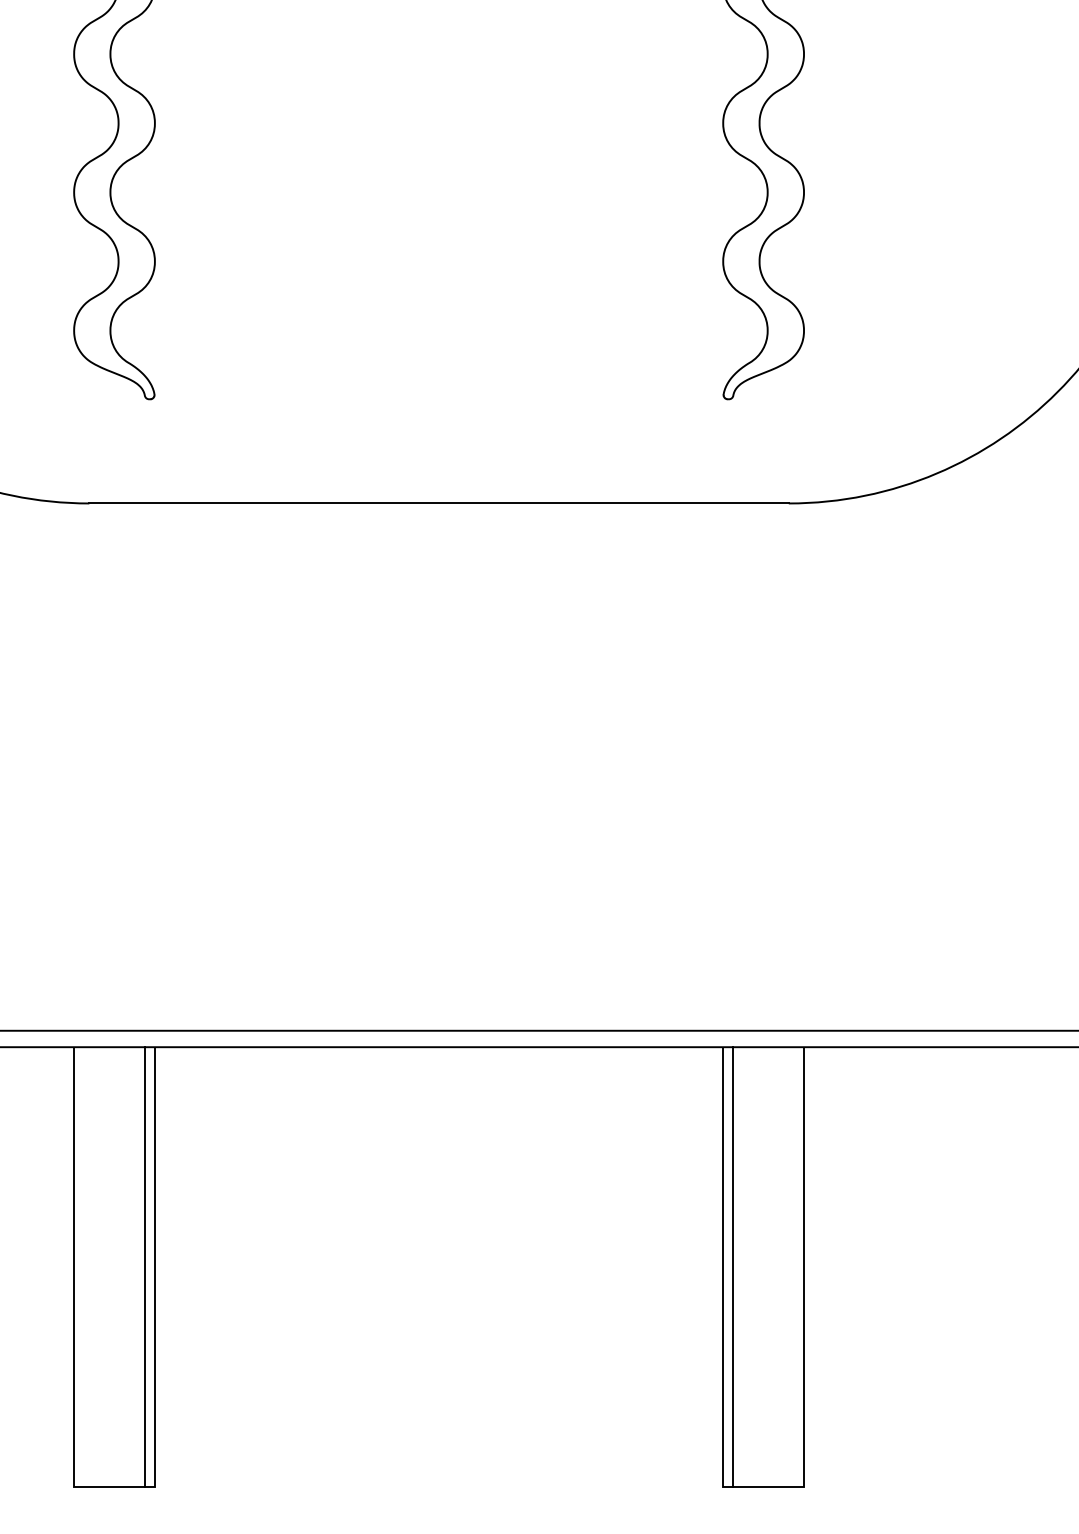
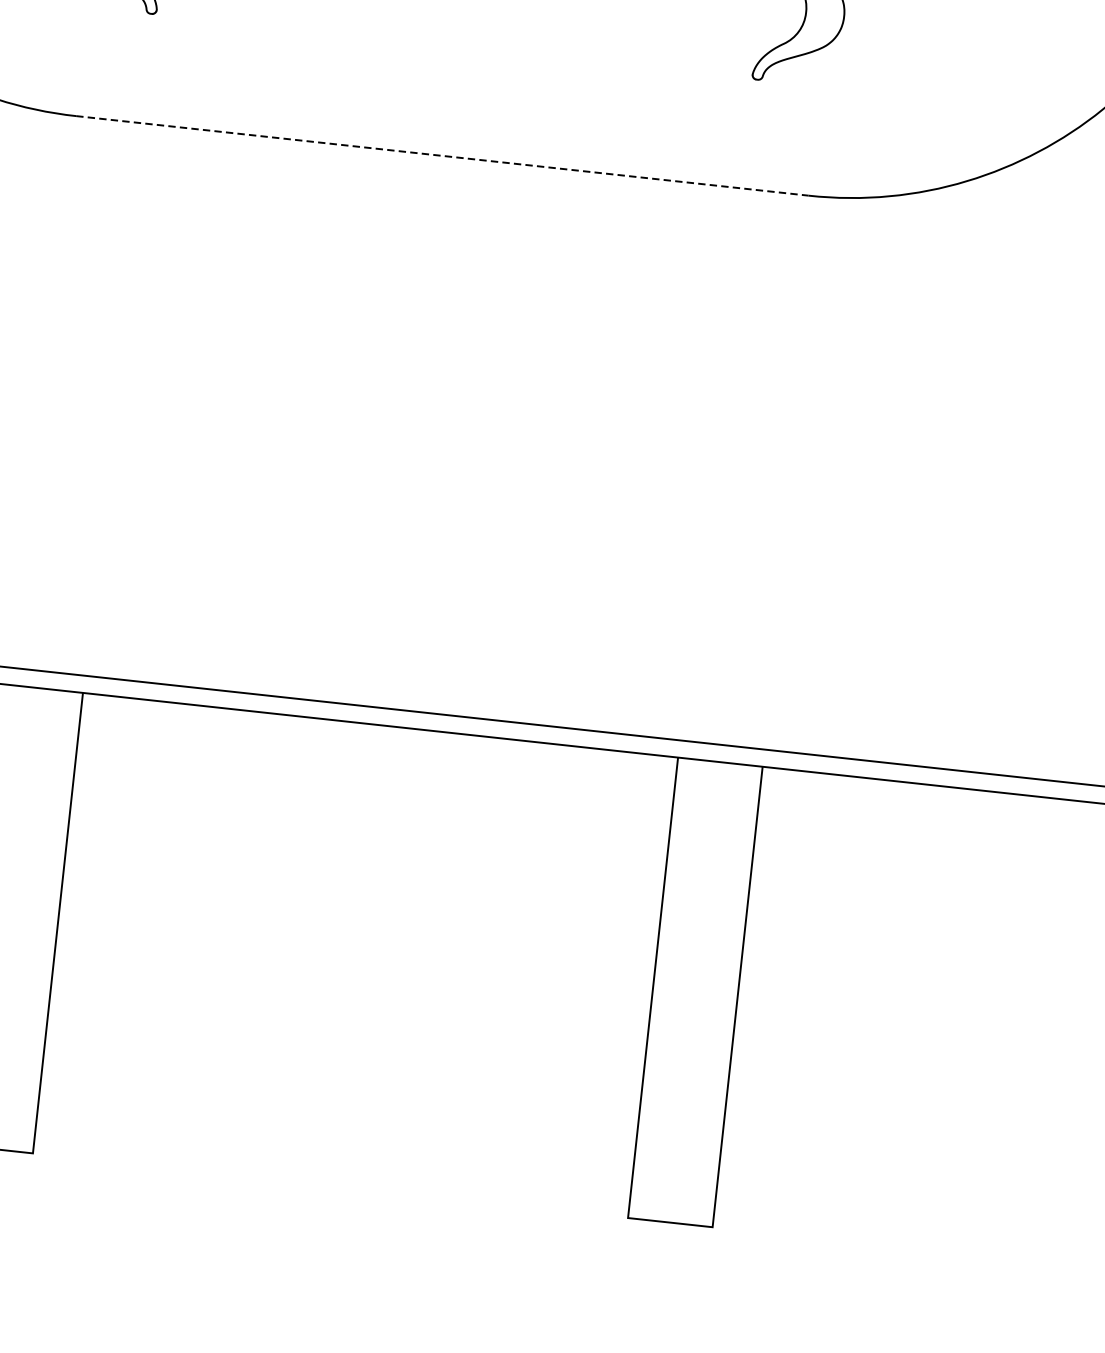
line: (439, 503) -> (442, 155), solid -> dashed
line: (144, 1266) -> (47, 921), removed
line: (733, 1266) -> (663, 988), removed

